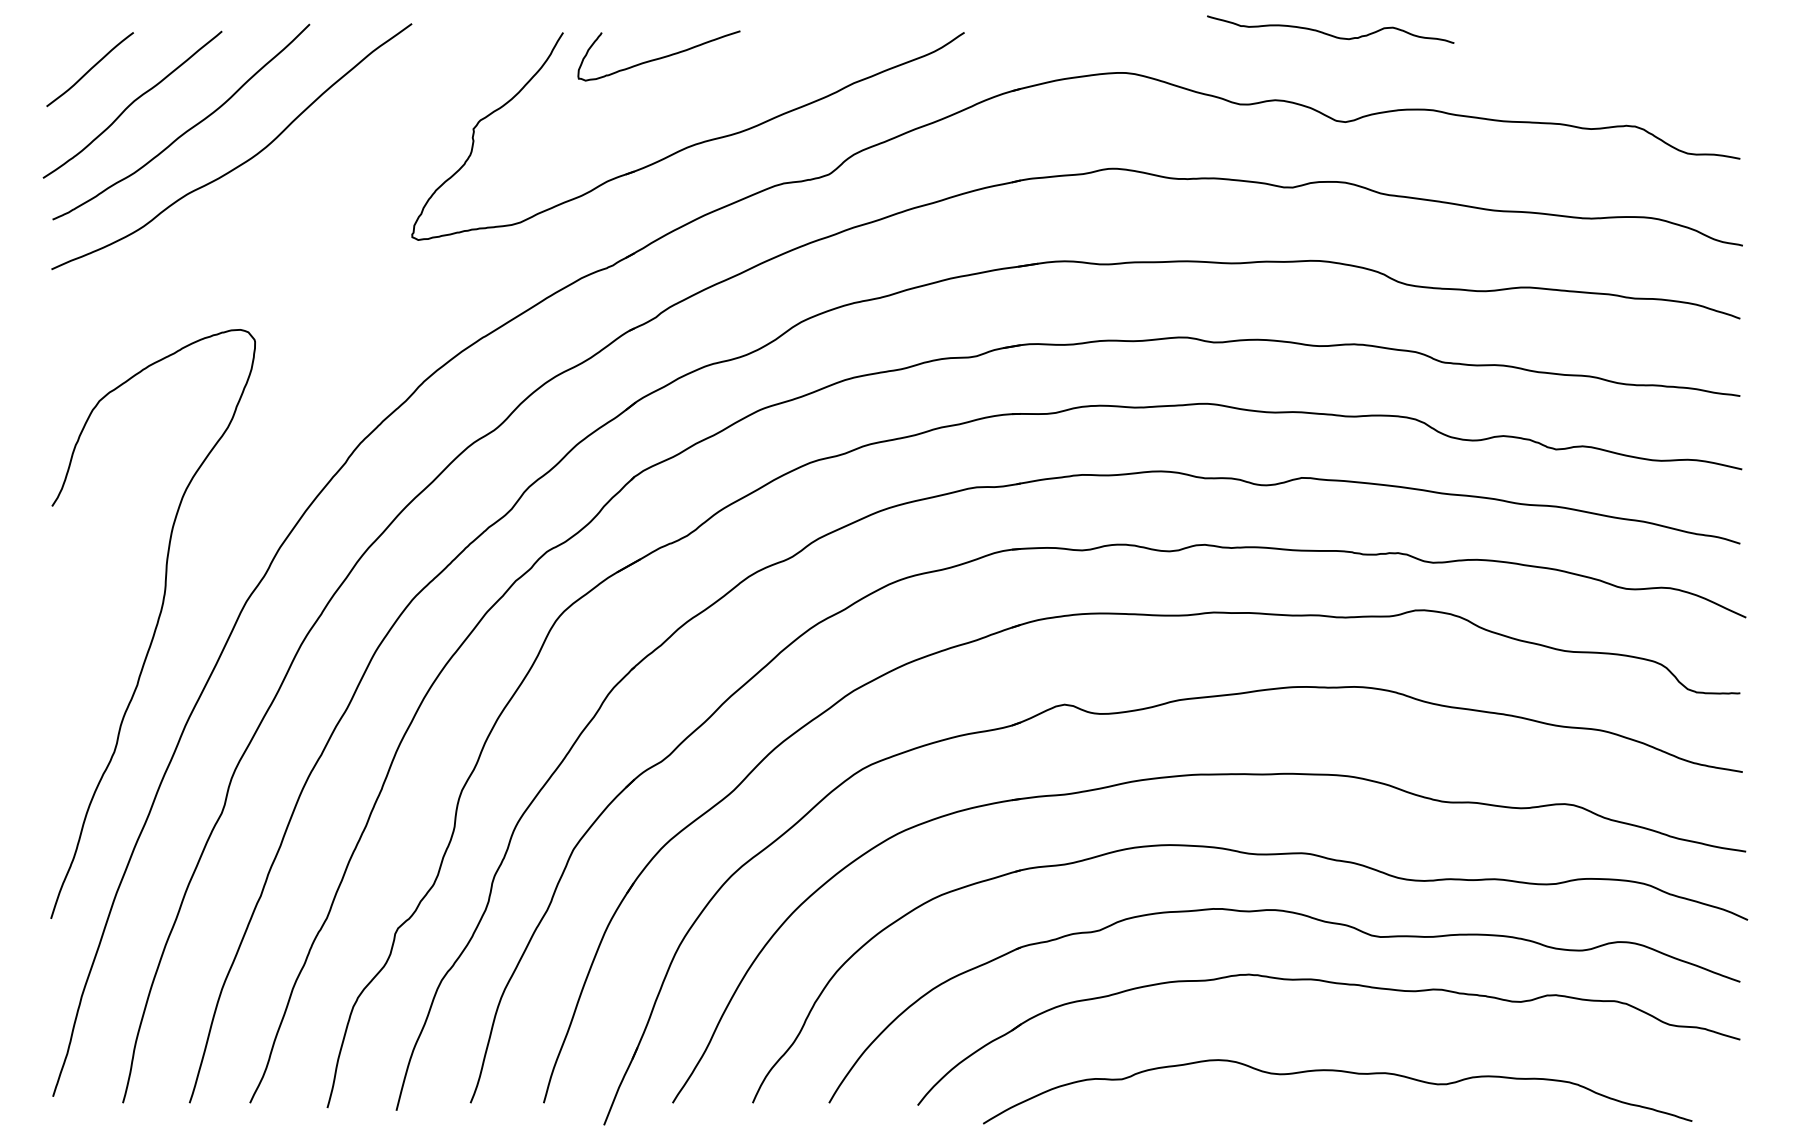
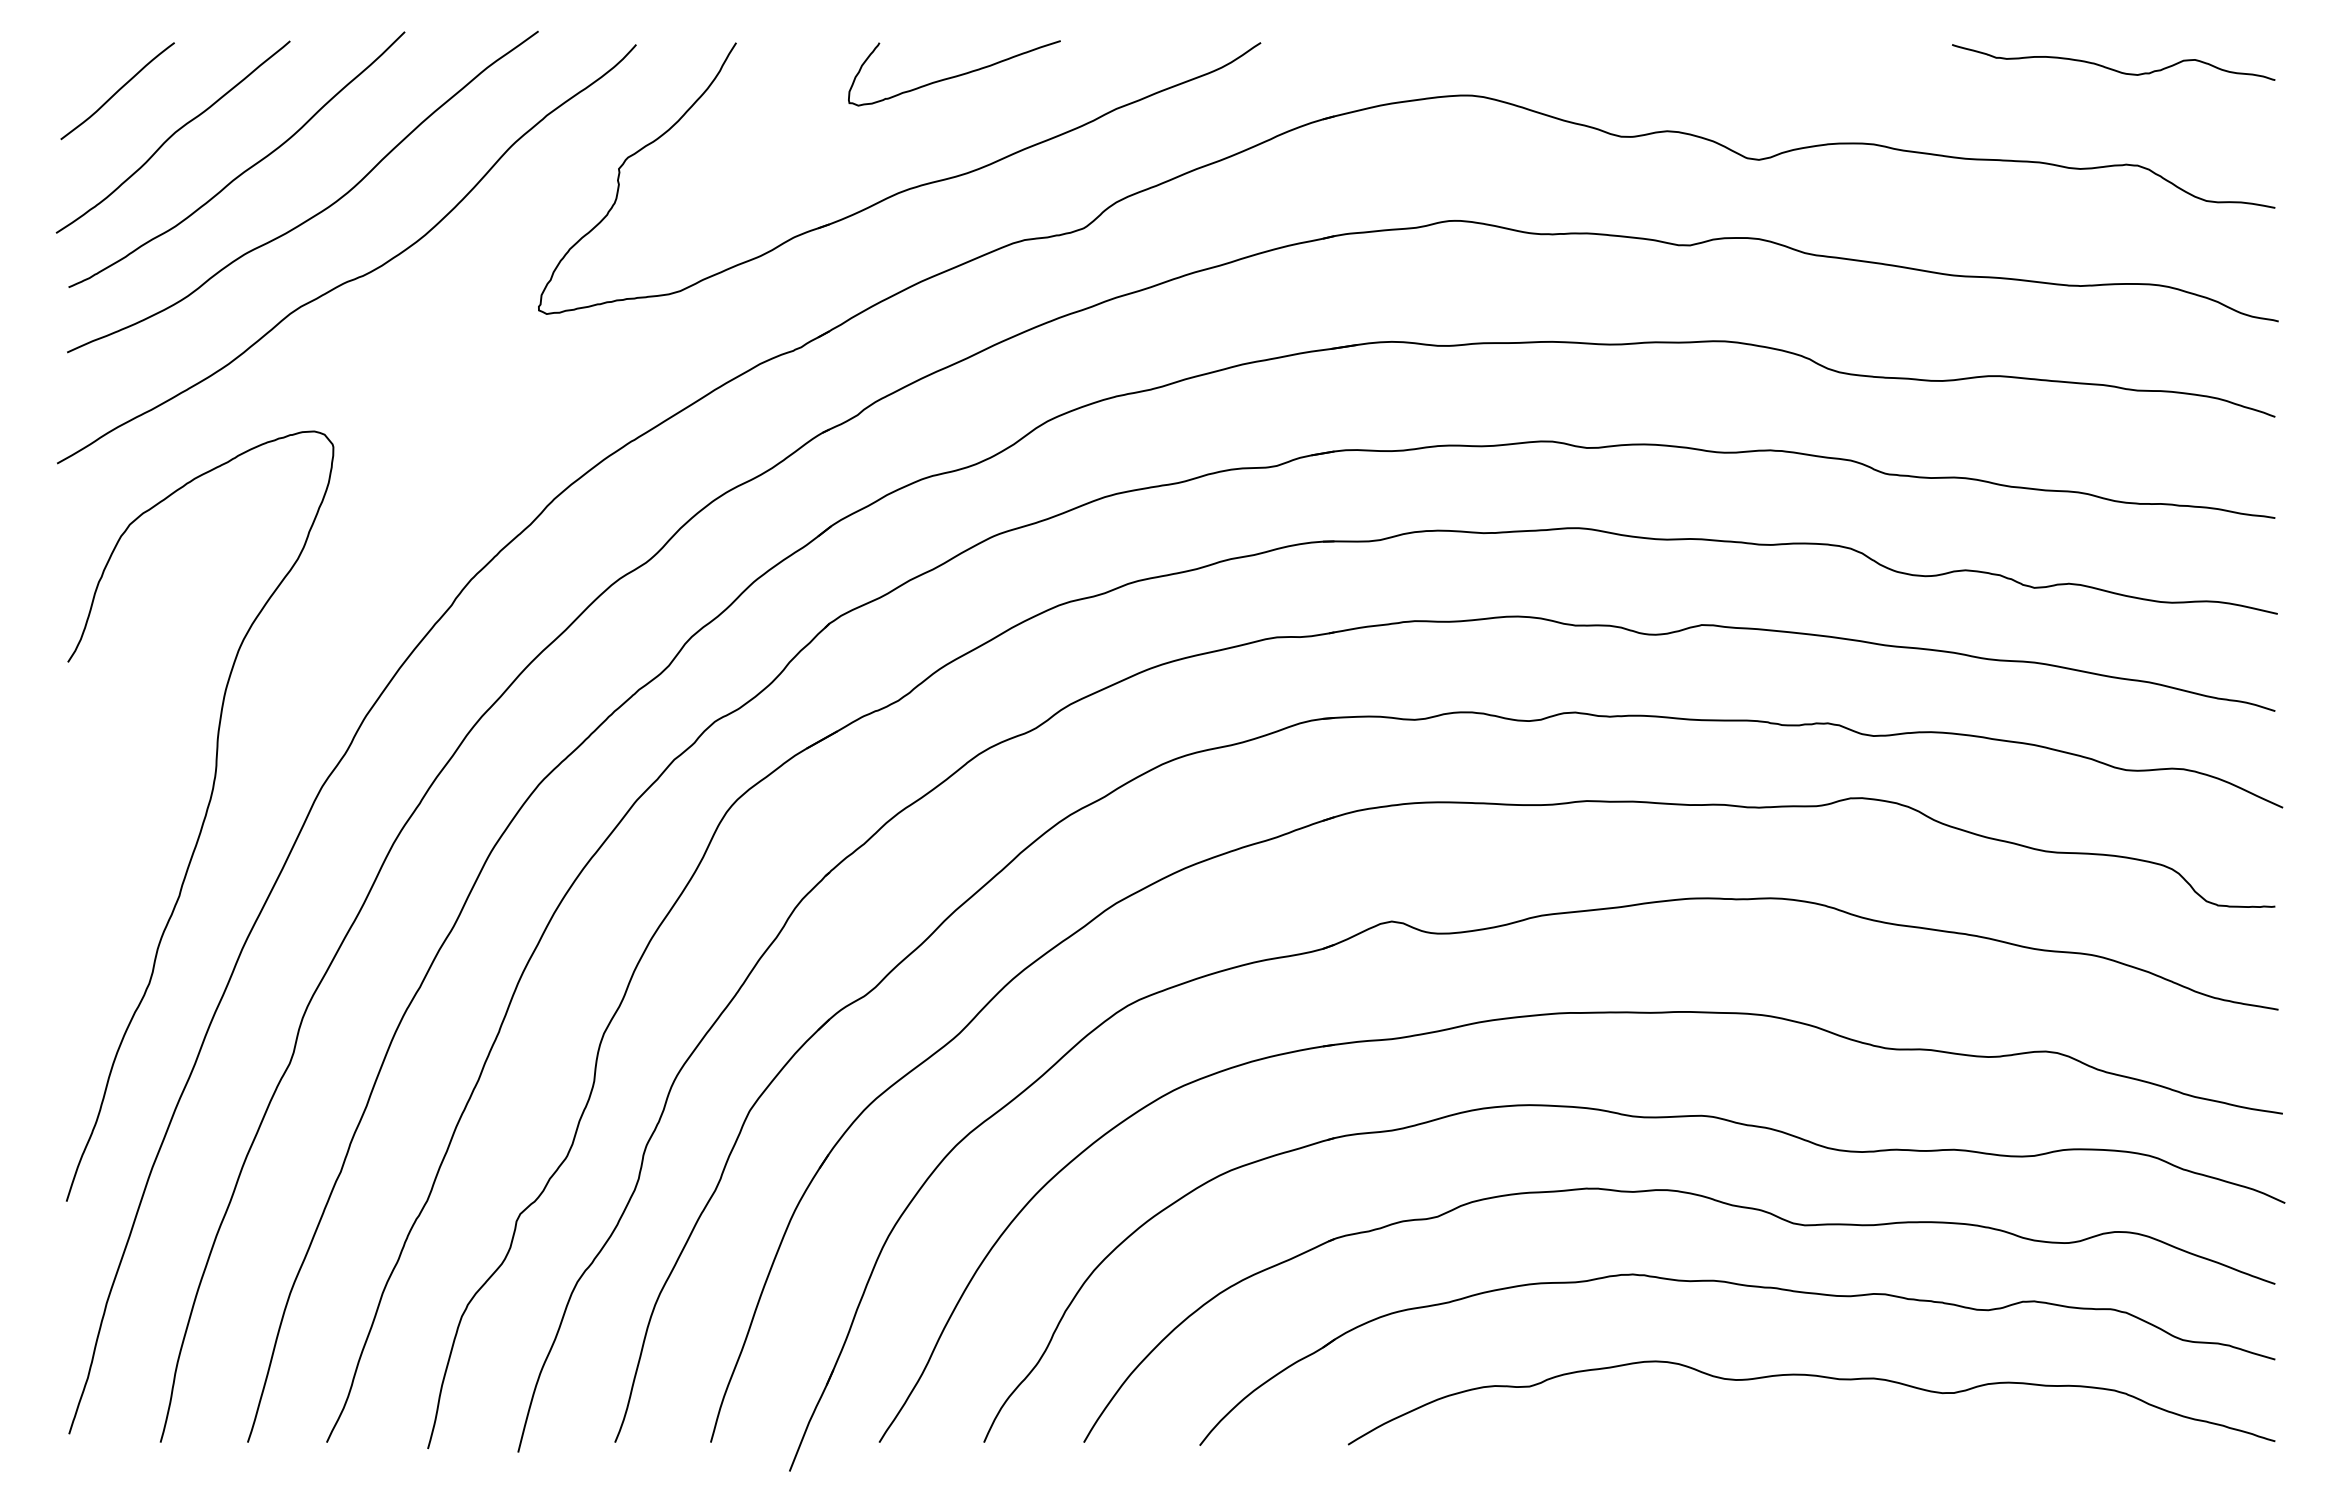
curve: (1328, 33) -> (2110, 67), moved
curve: (658, 57) -> (953, 75), moved
curve: (270, 212) -> (353, 278), added
curve: (1342, 1072) -> (1817, 1377), moved

